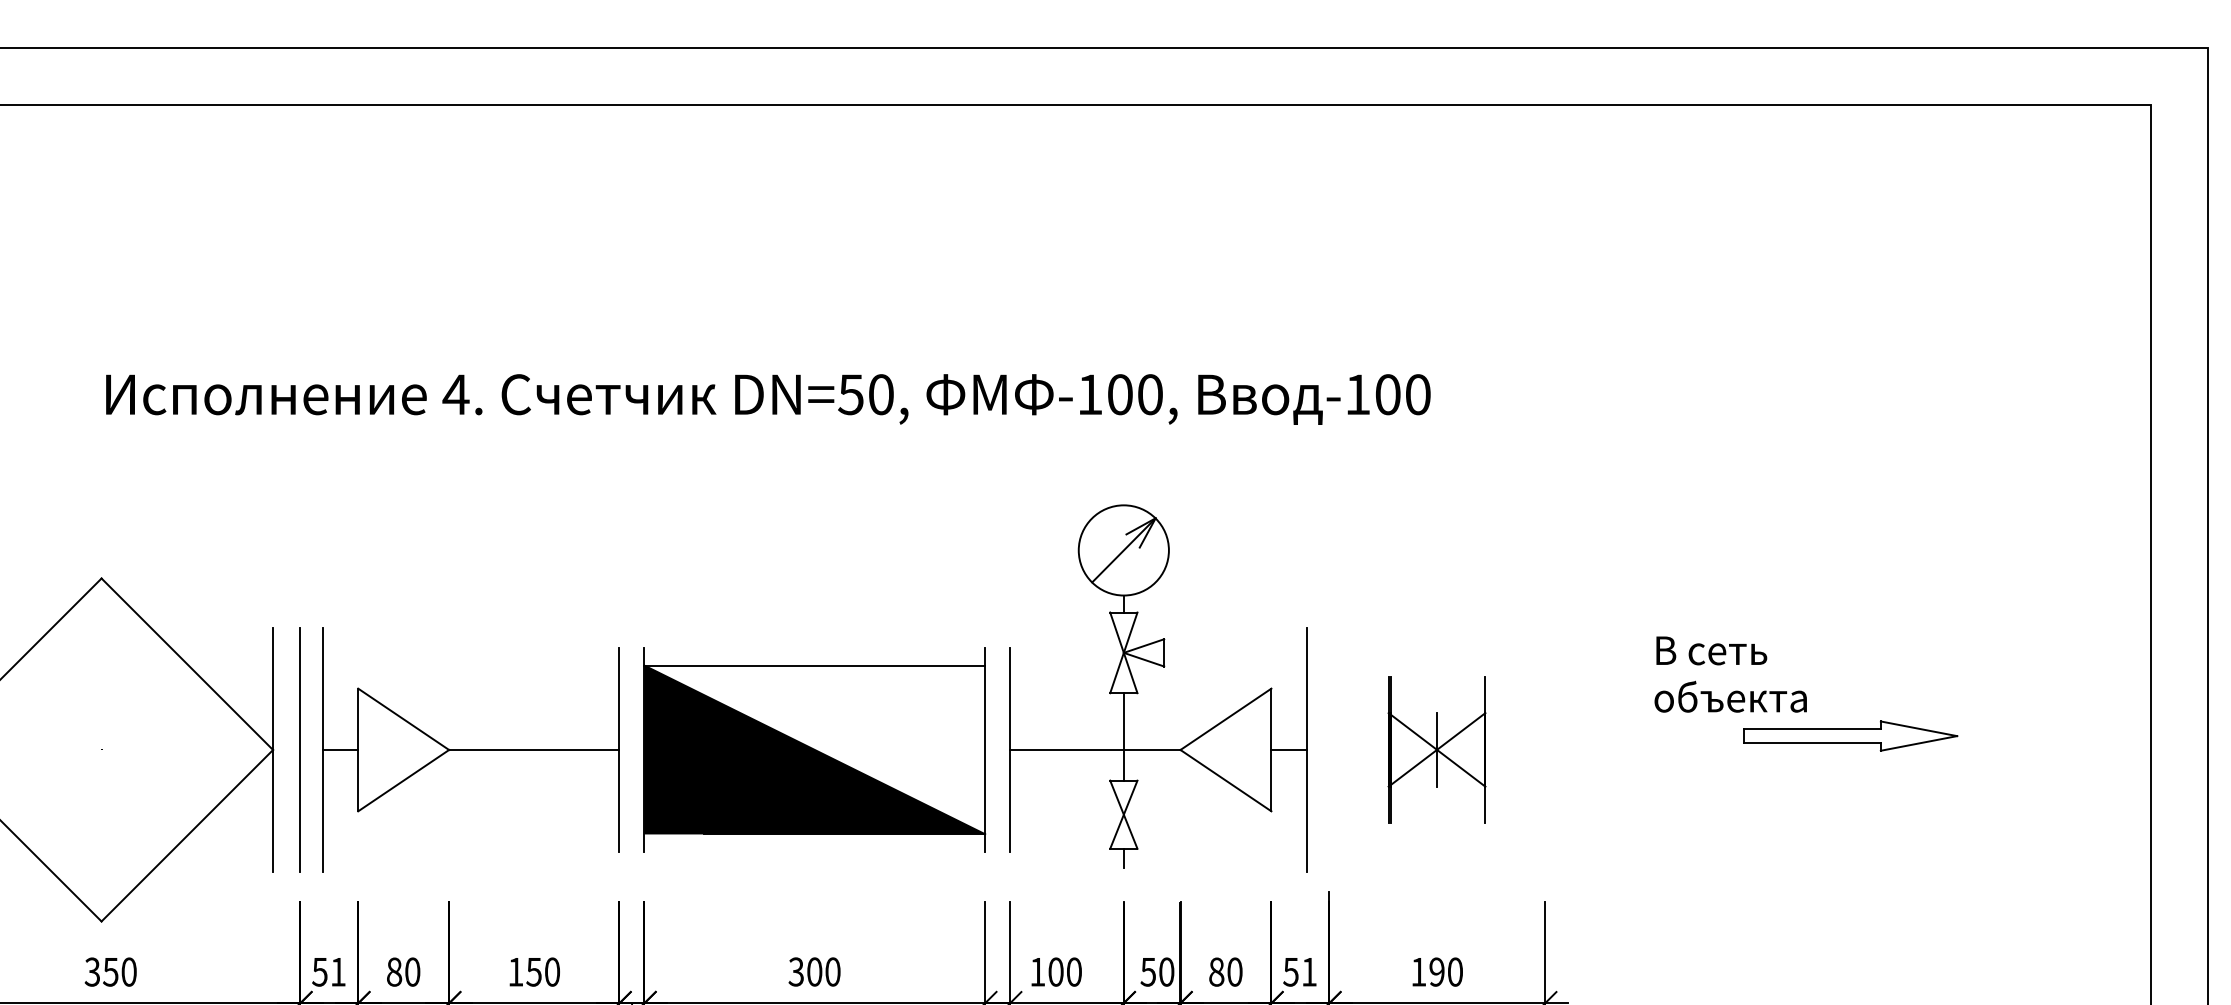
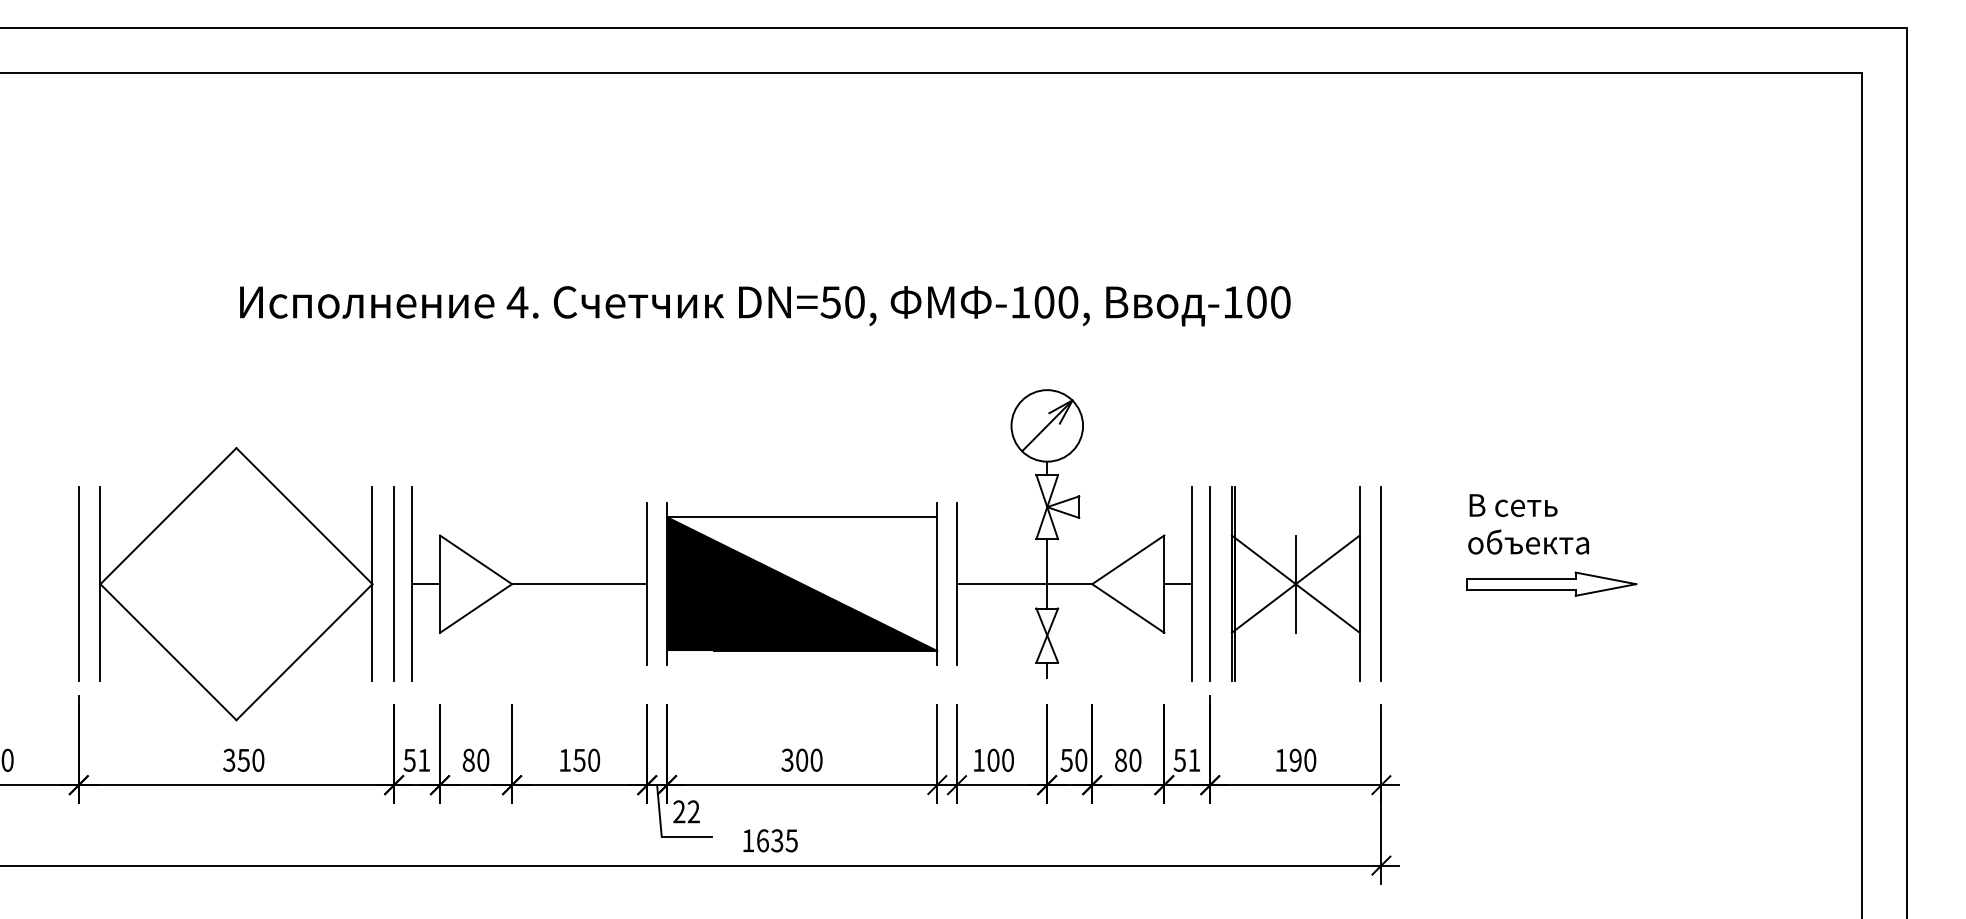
part: (1850, 735) -> (1551, 583), moved
part: (1436, 749) -> (1295, 583), size x1.67
line: (1329, 750) -> (1210, 584), added
line: (1545, 750) -> (1381, 584), added

